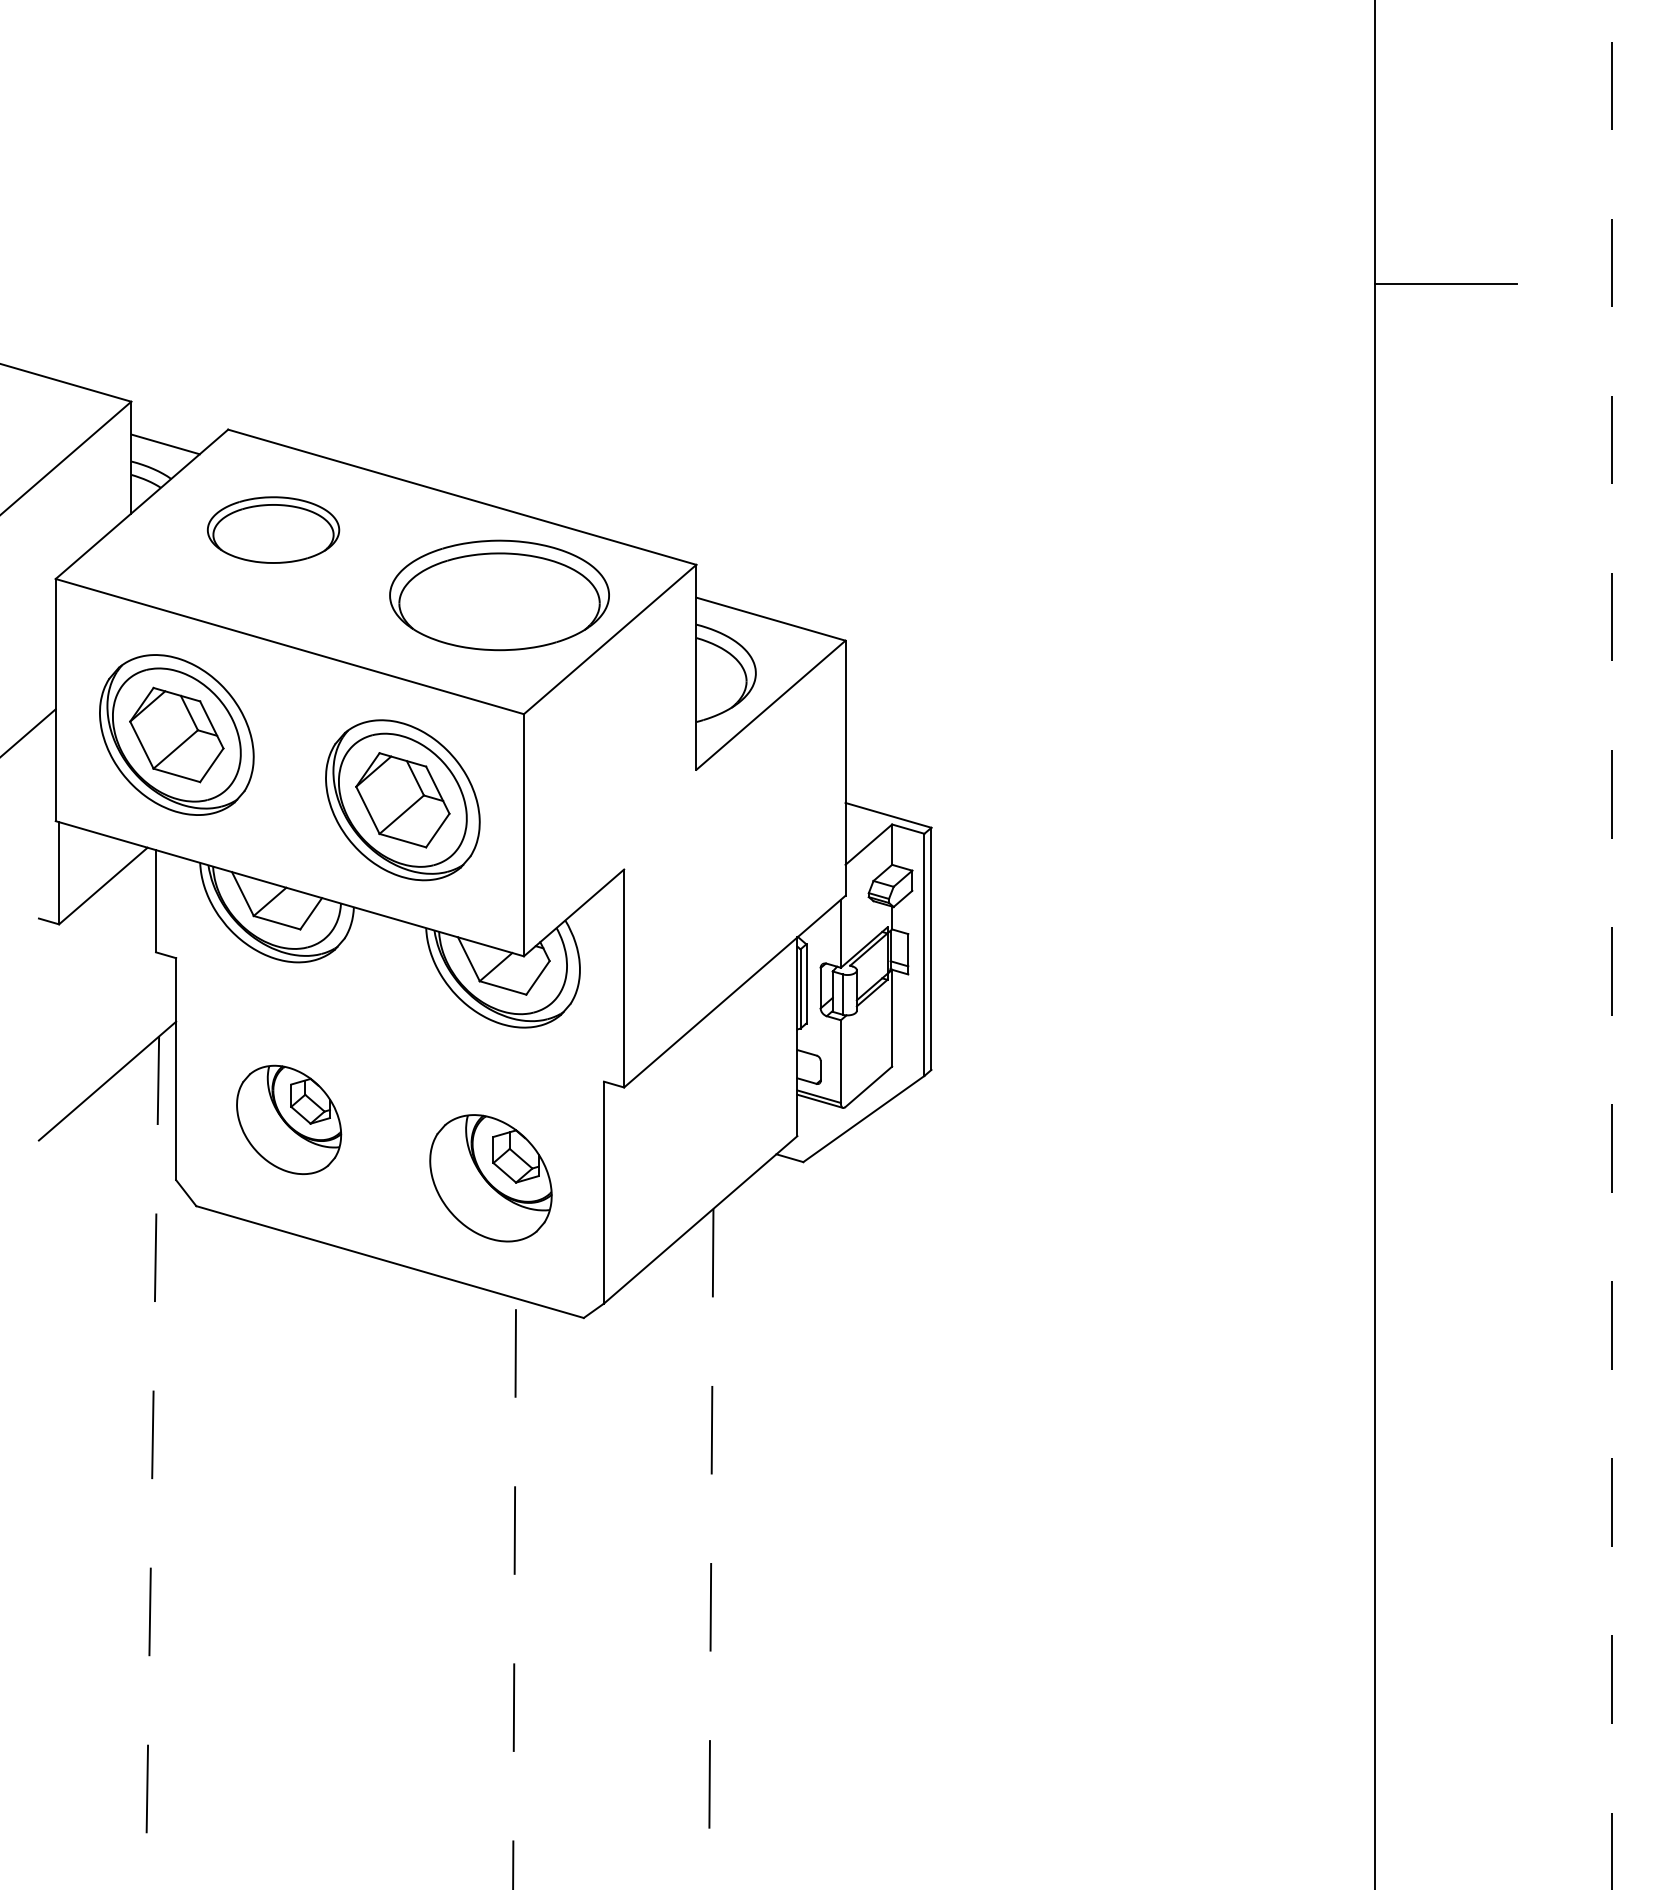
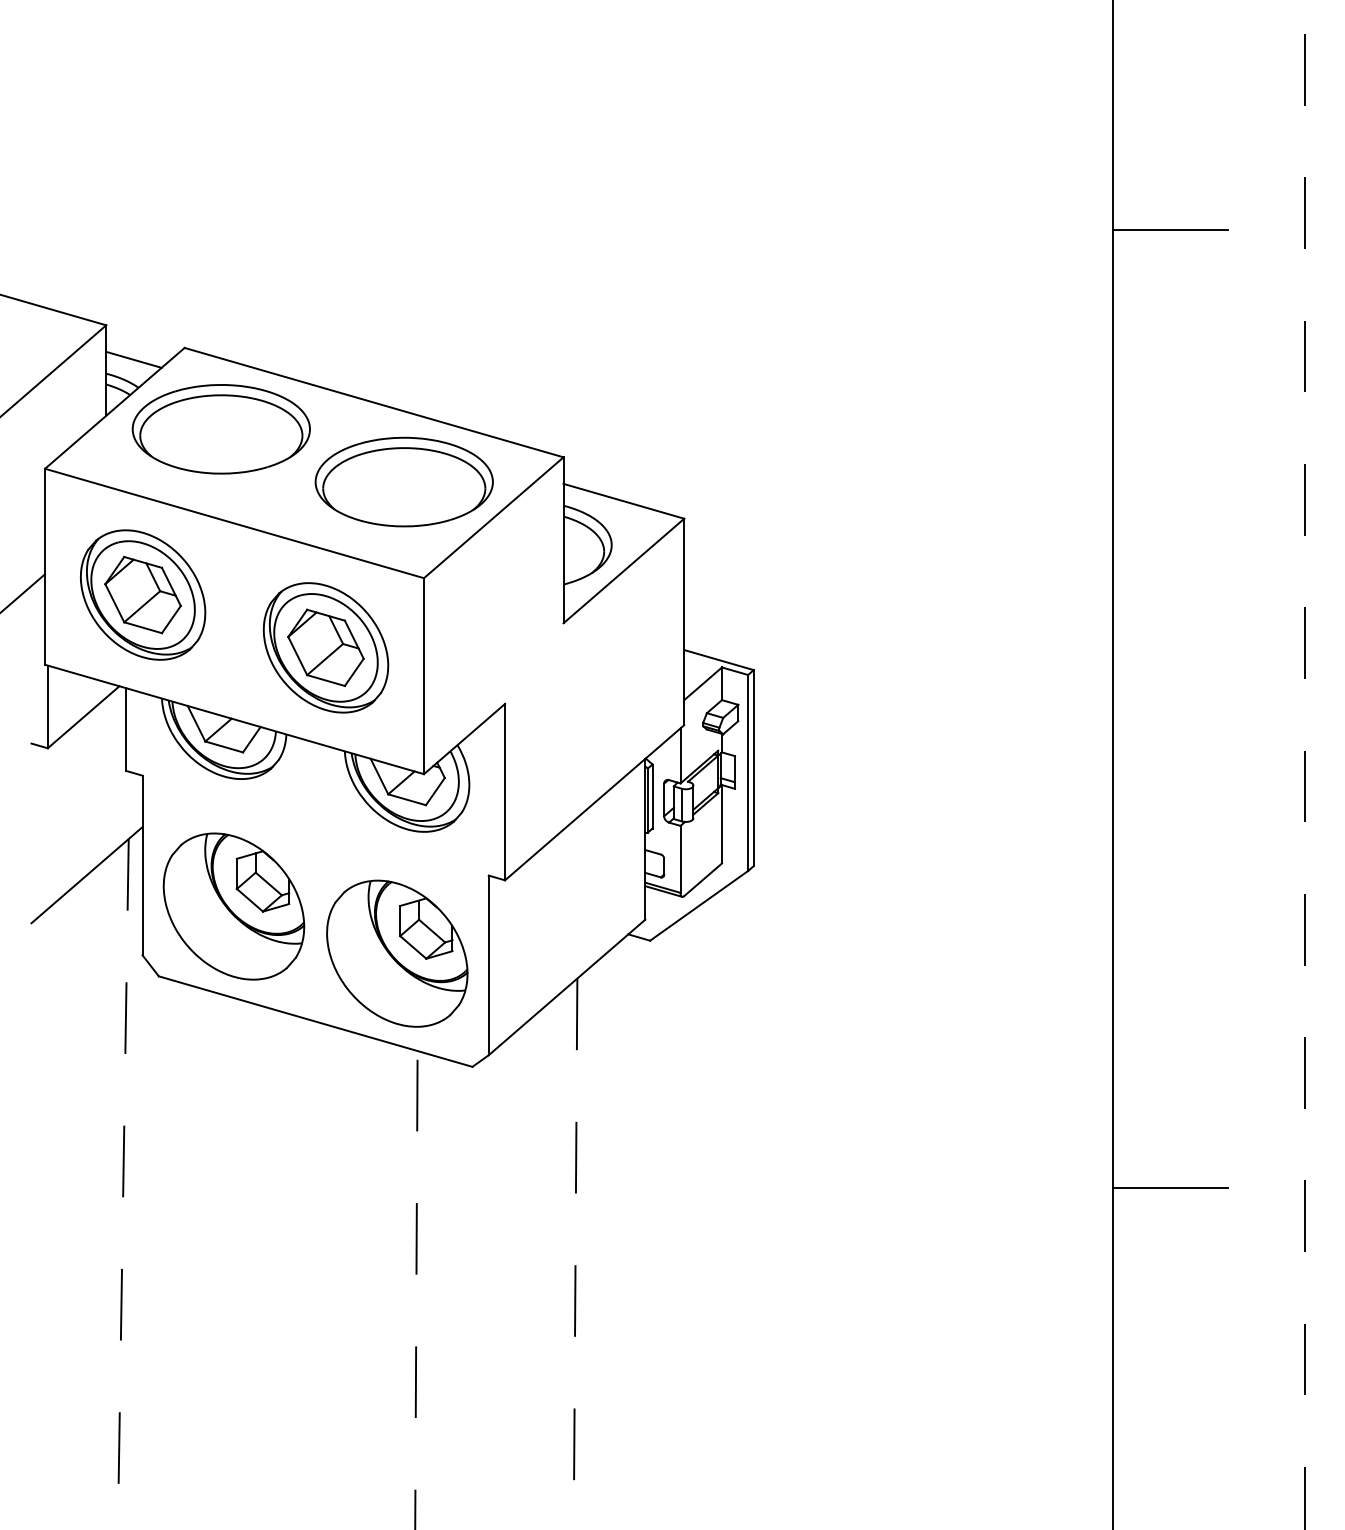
part: (273, 529) -> (221, 428), size x1.67
part: (288, 1119) -> (233, 906), size x1.67
part: (490, 1178) -> (396, 953), size x1.43
line: (1446, 1467) -> (1170, 1187), added

